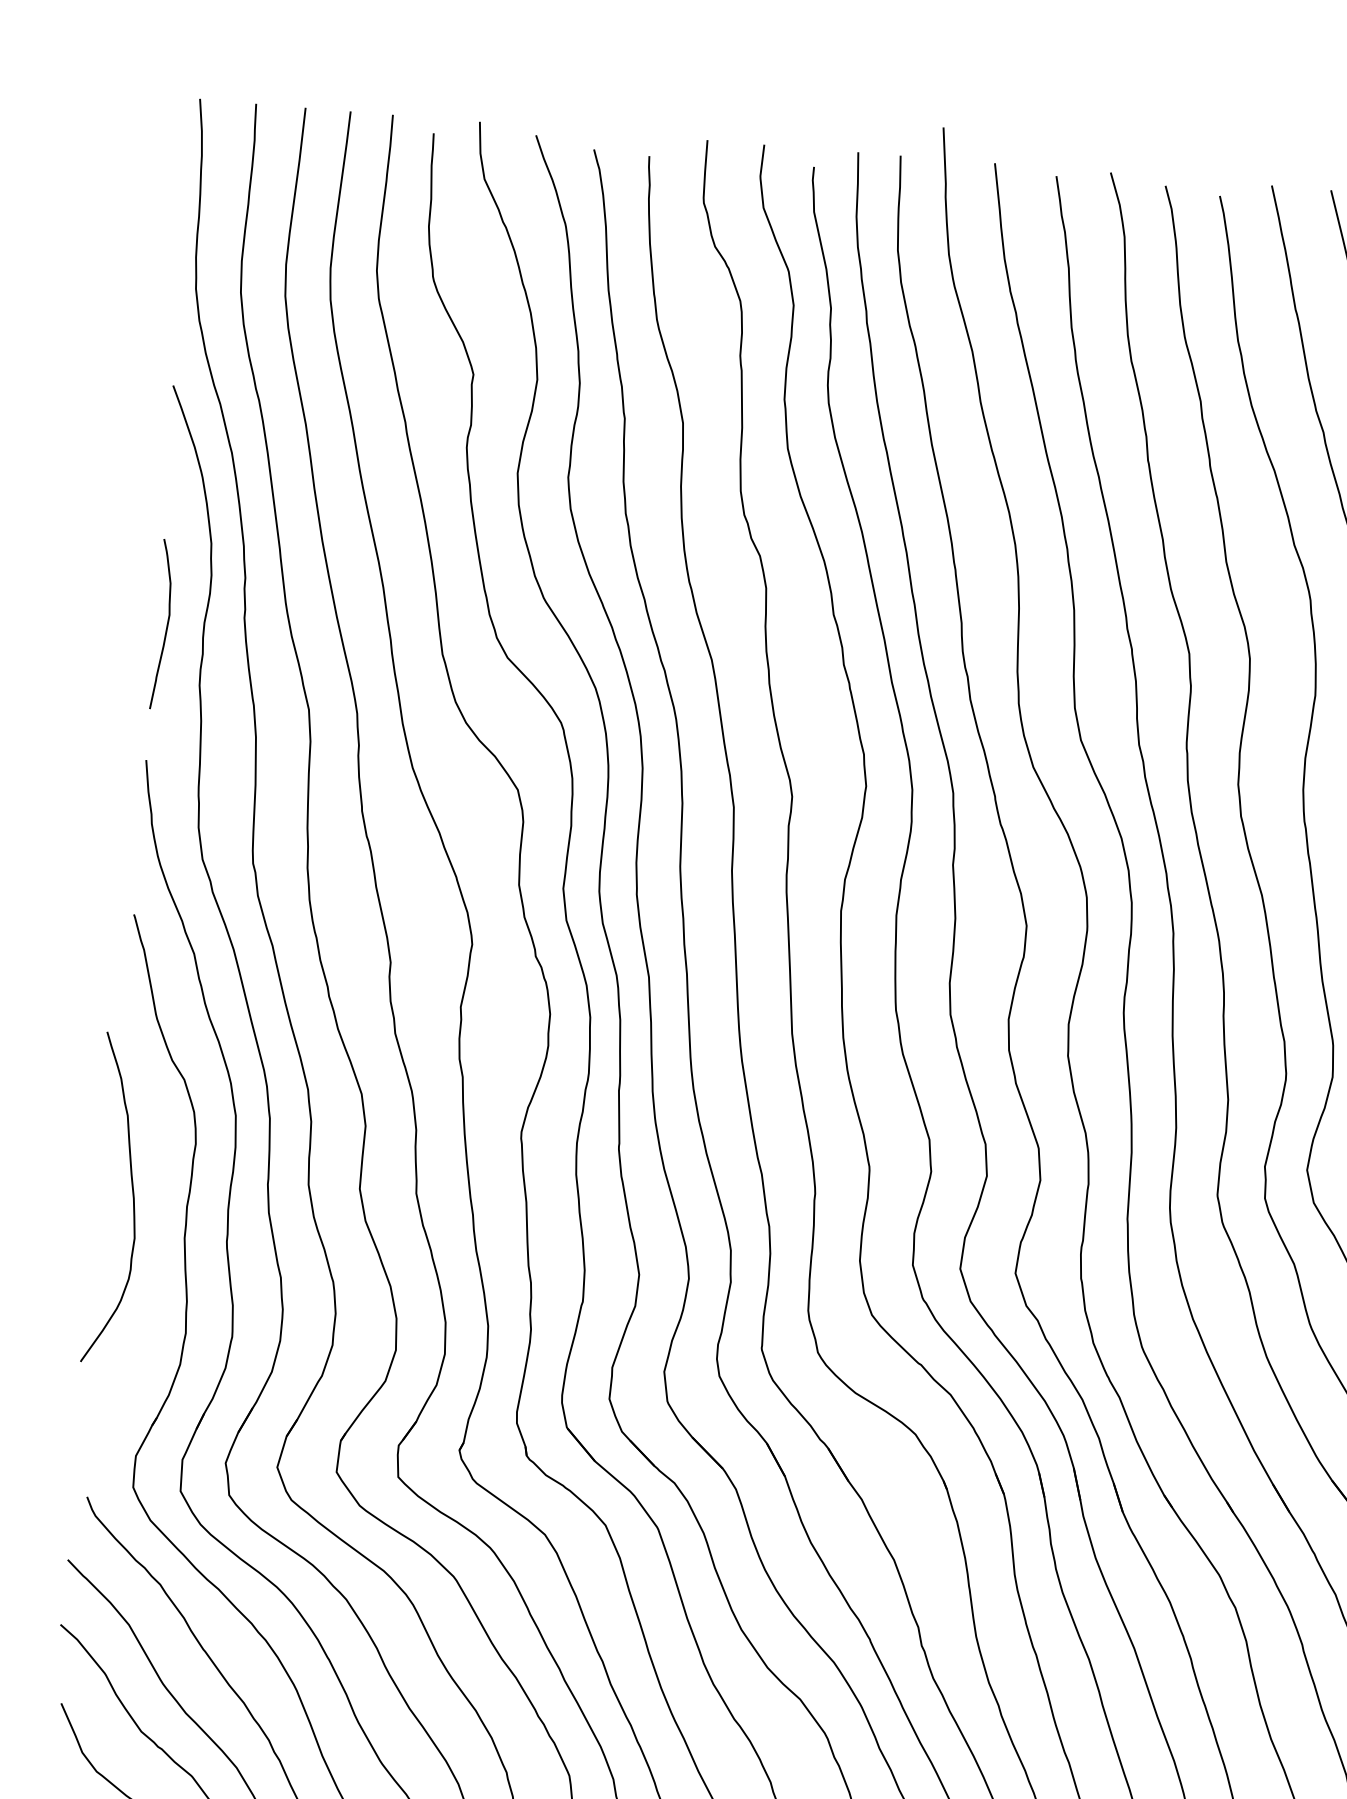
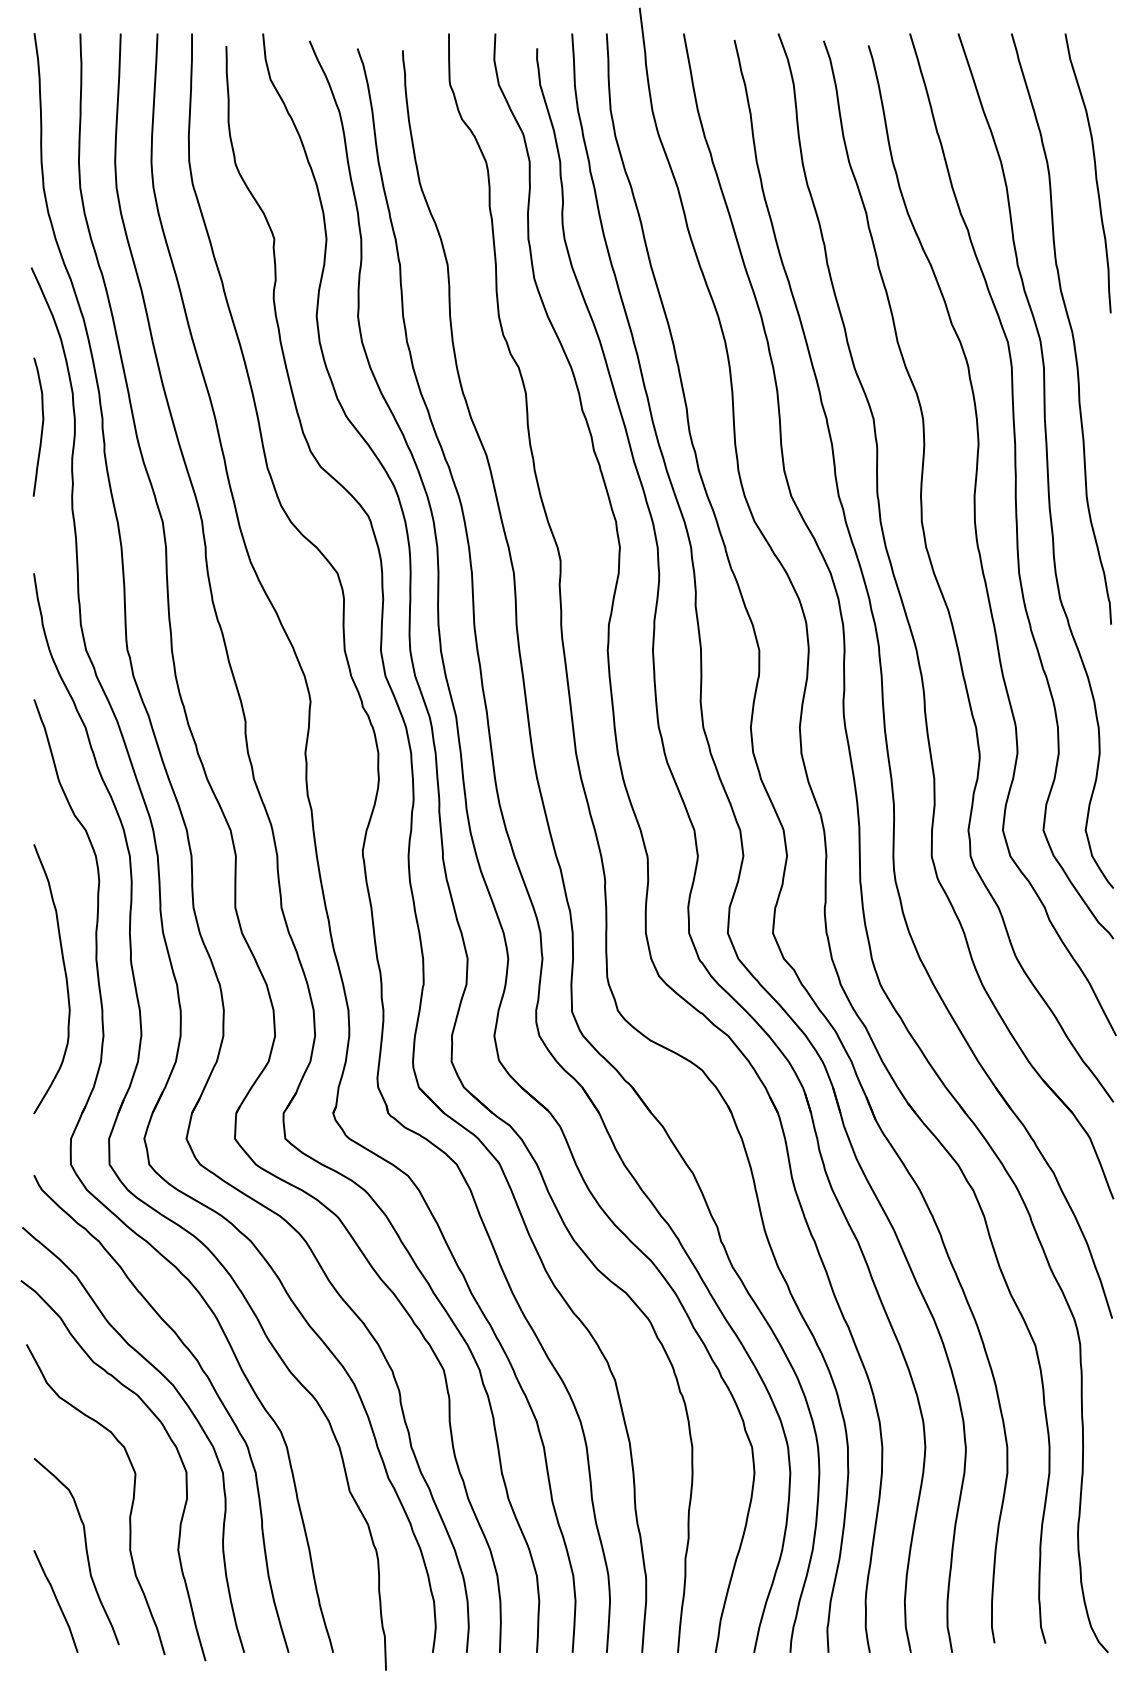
curve: (166, 623) -> (41, 426), moved
curve: (132, 1200) -> (65, 979), moved

